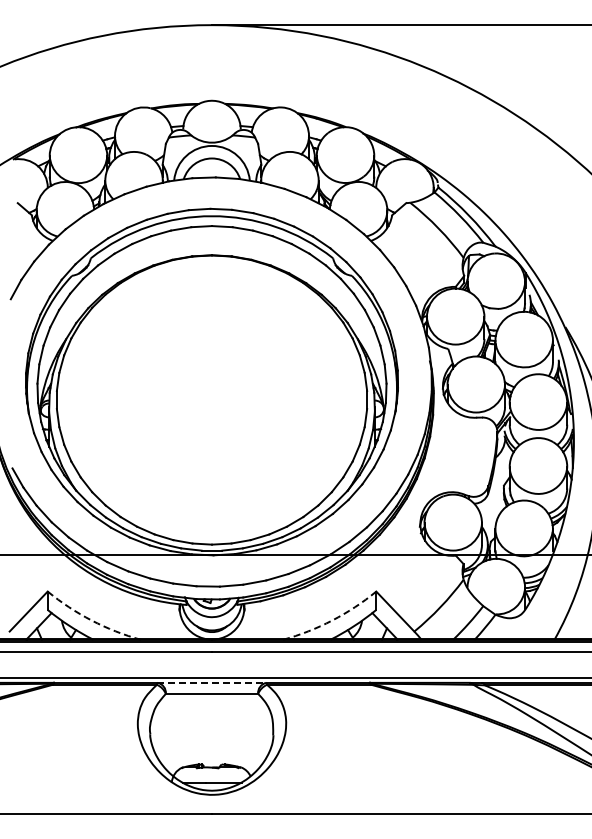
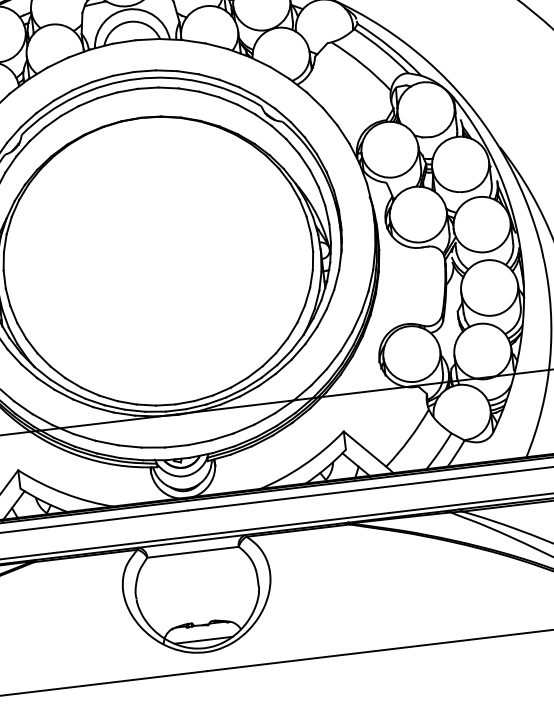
arc: (91, 620) -> (65, 493), dashed -> solid
arc: (332, 620) -> (303, 465), dashed -> solid
line: (212, 682) -> (192, 540), dashed -> solid

